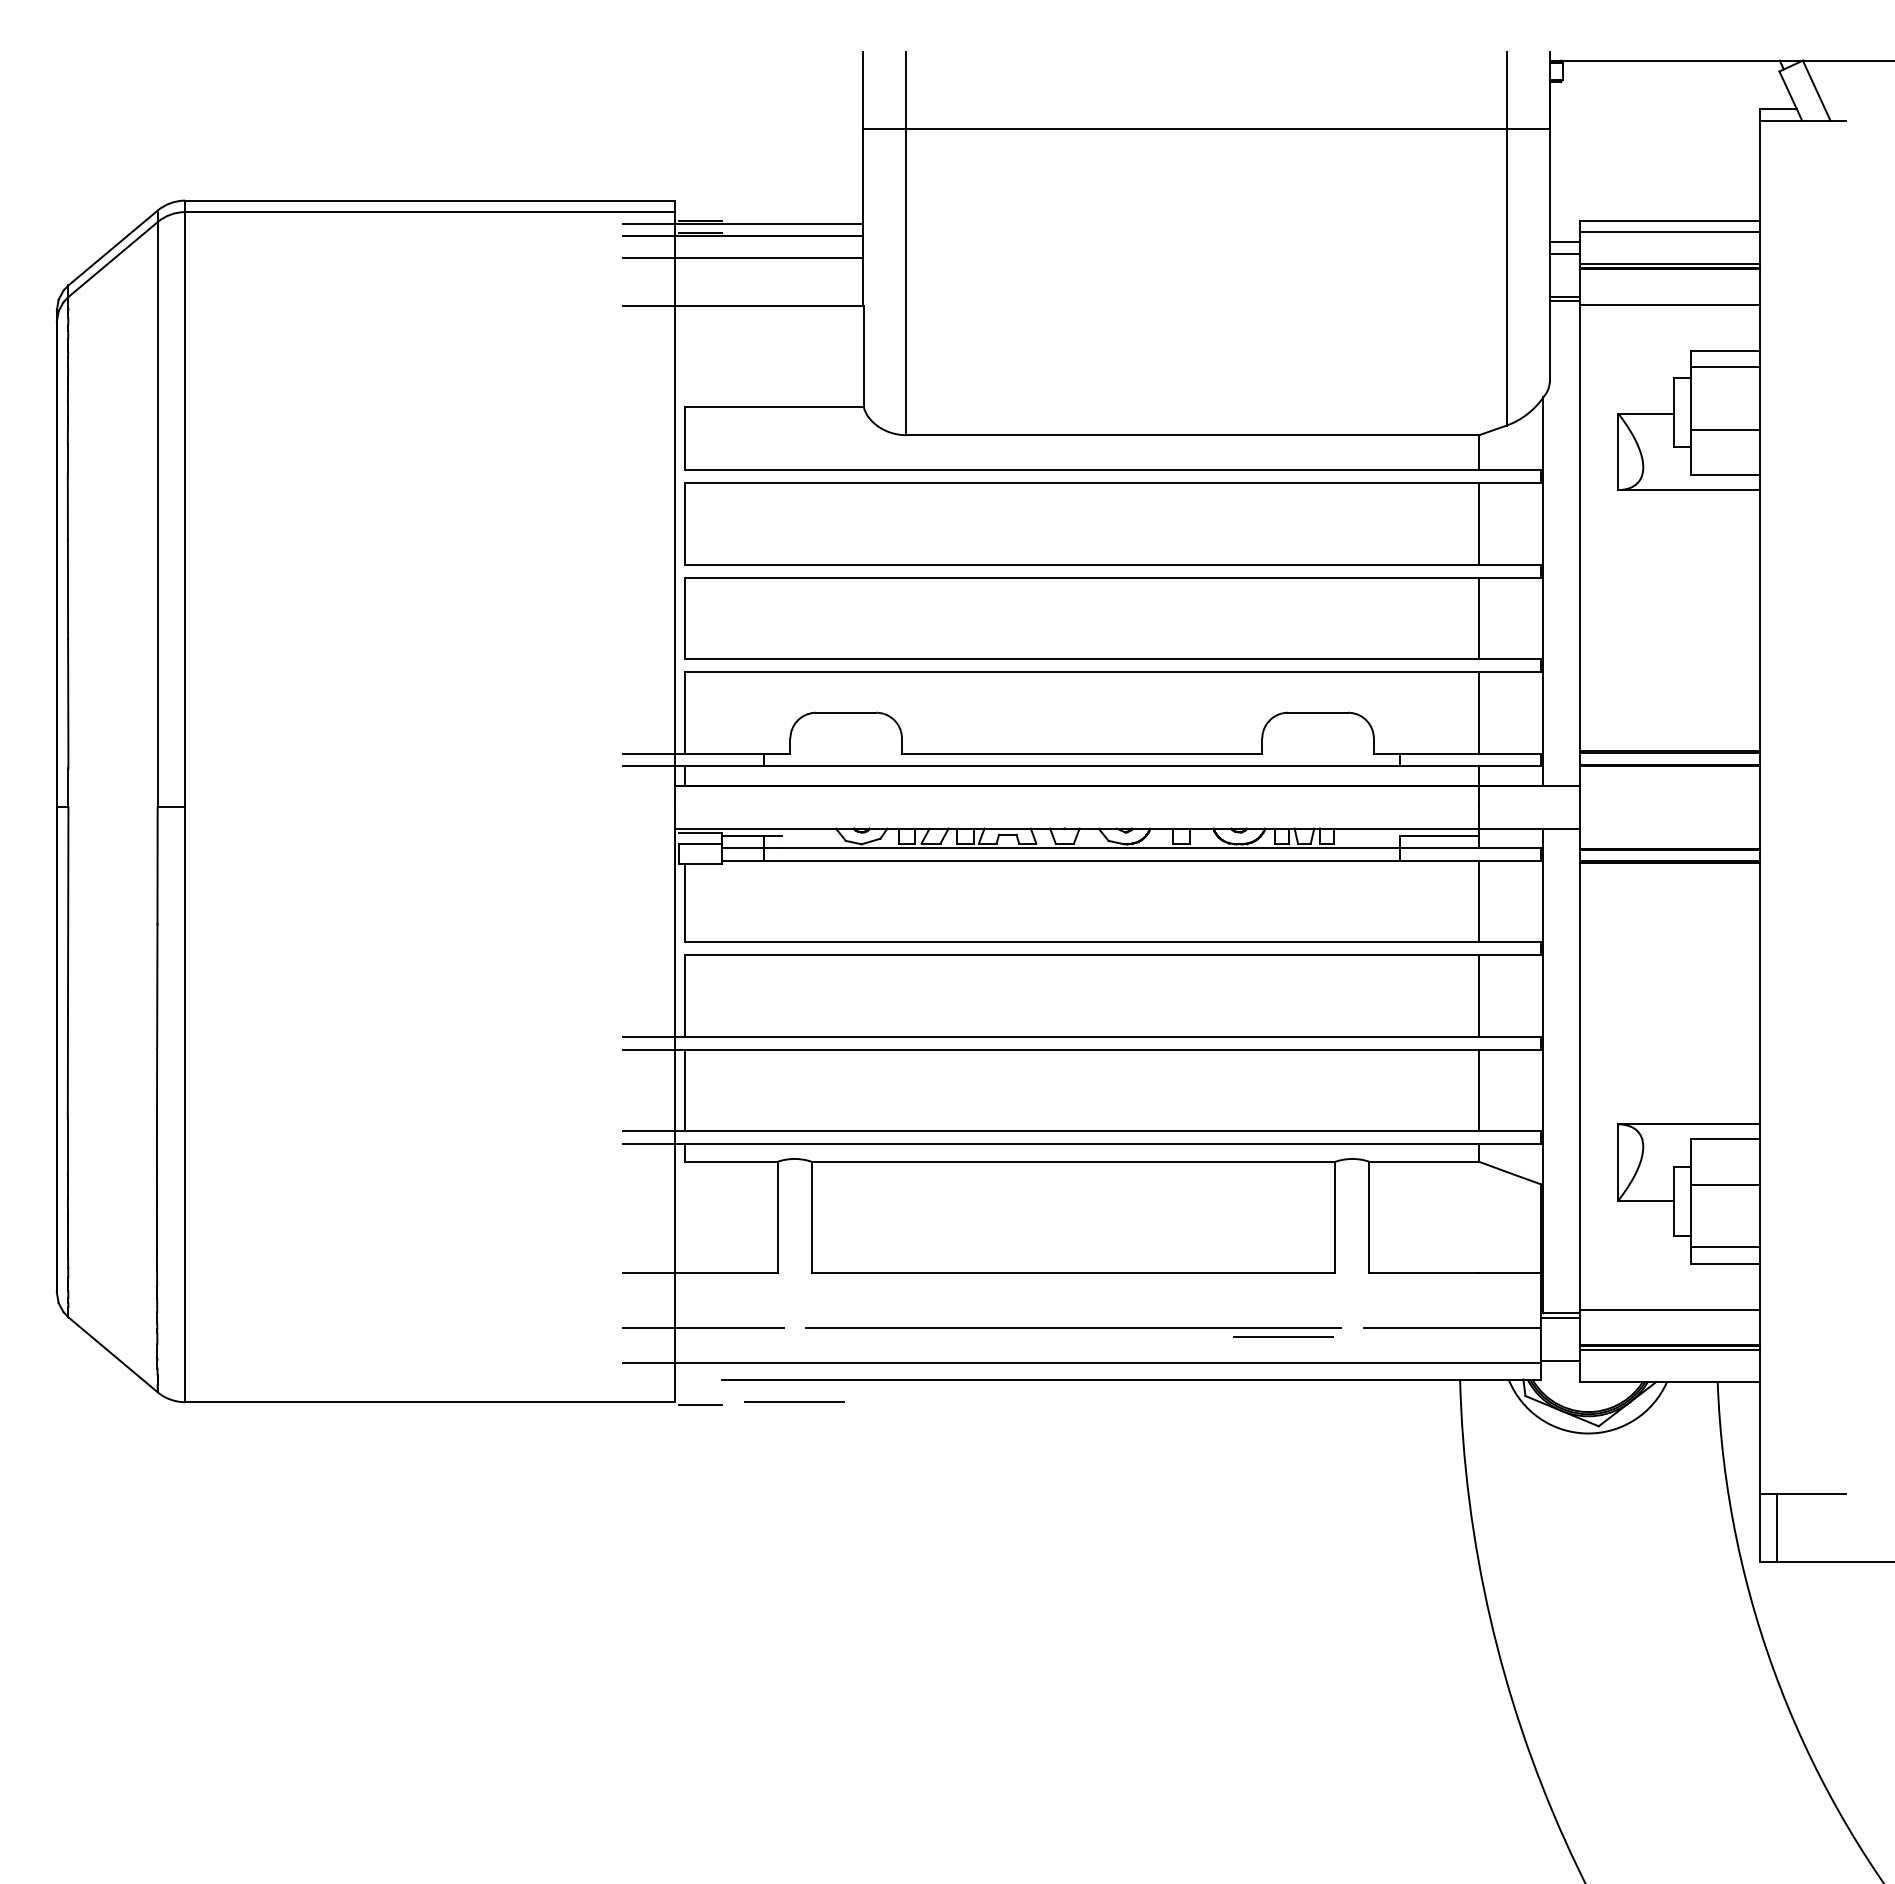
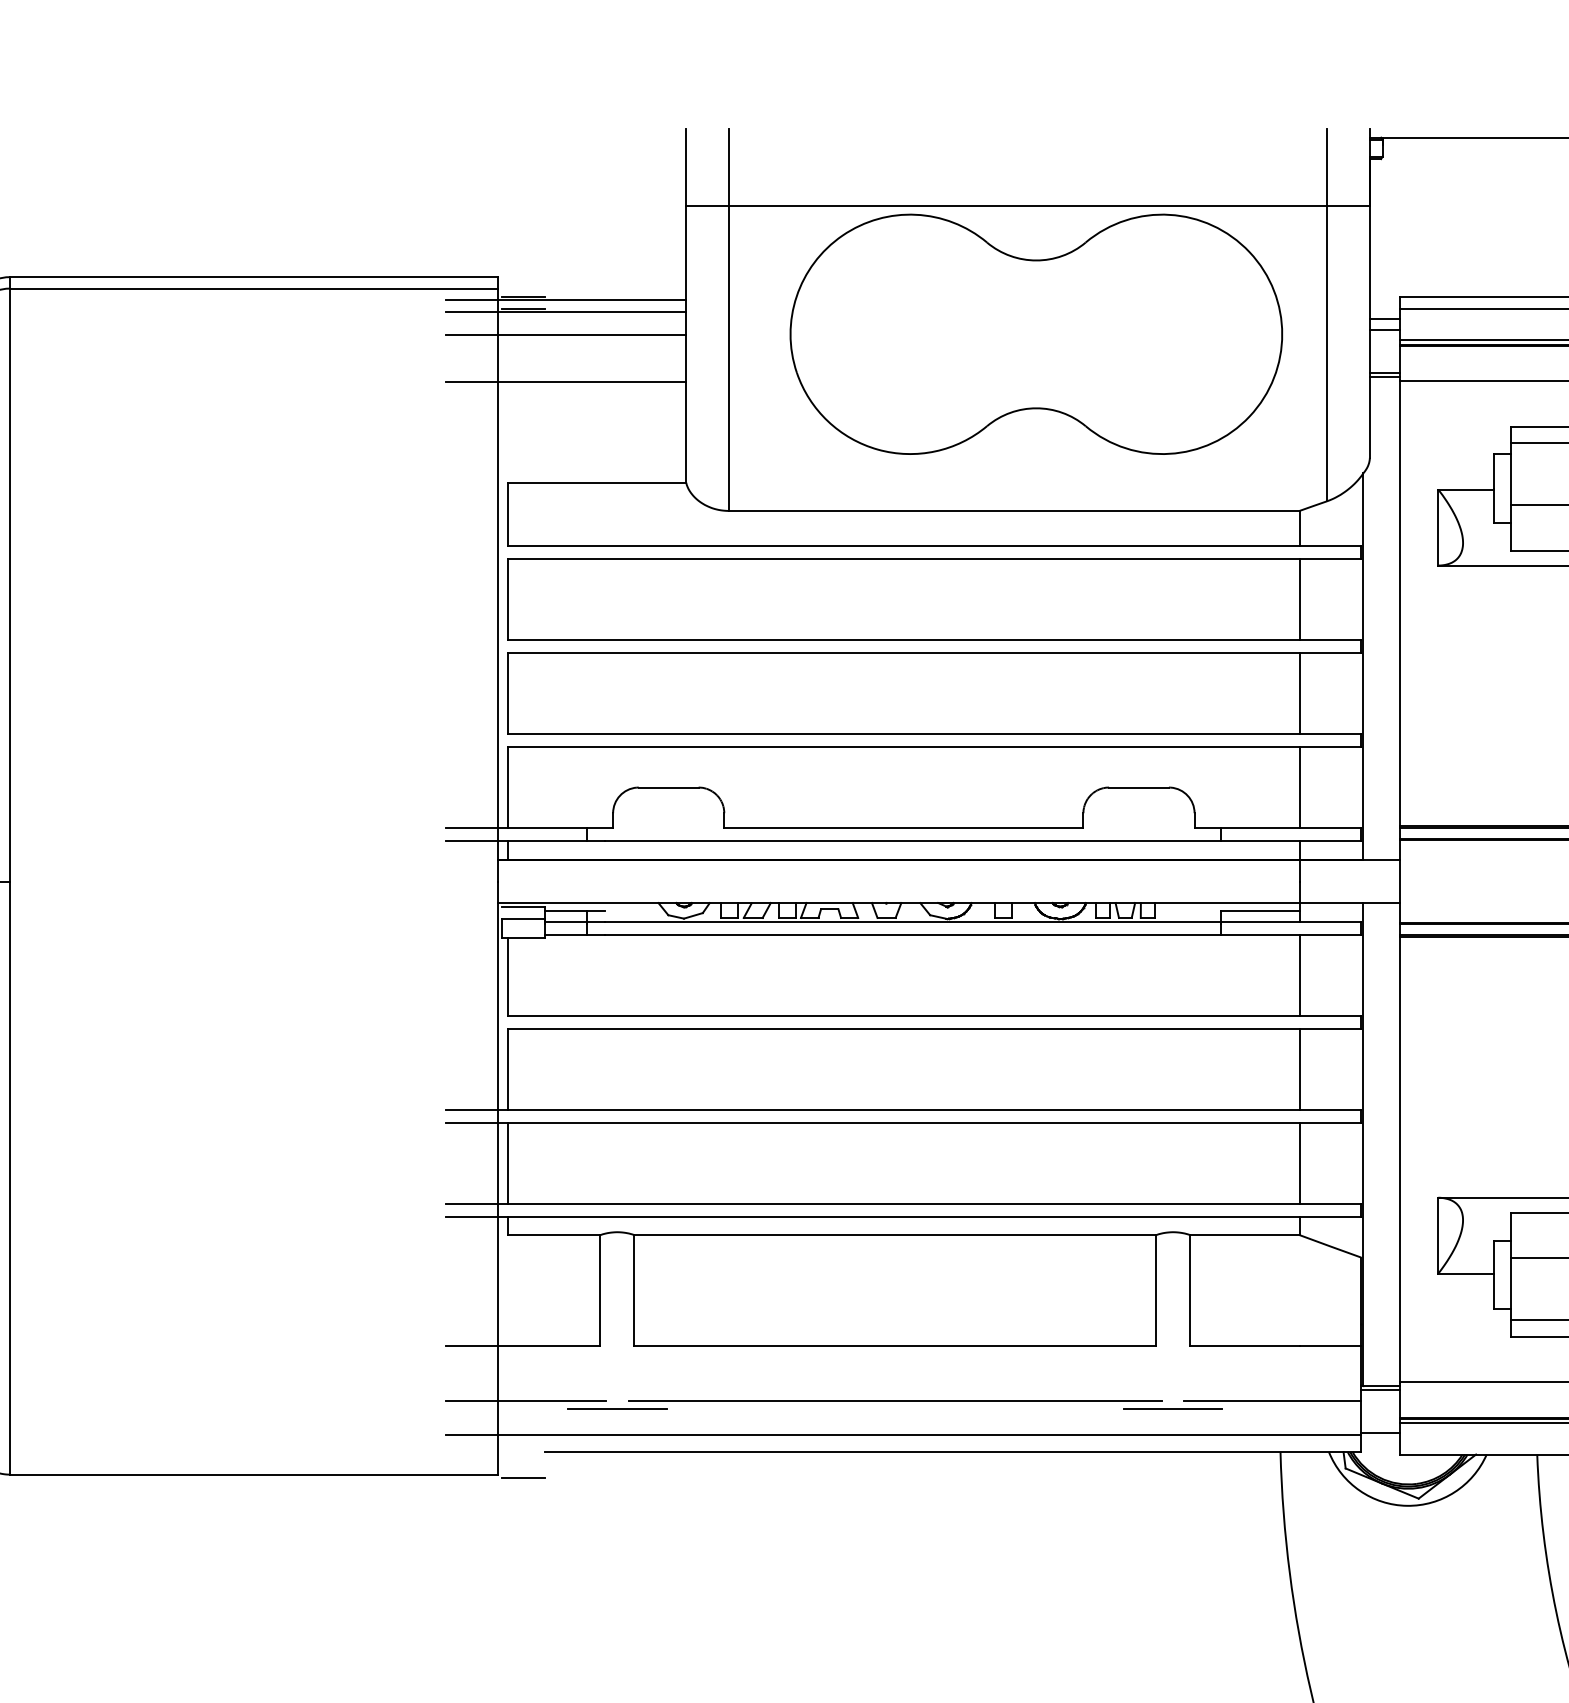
part: (1214, 258) -> (1035, 334), added
line: (1283, 1336) -> (1173, 1409), moved
line: (794, 1401) -> (617, 1409), moved

